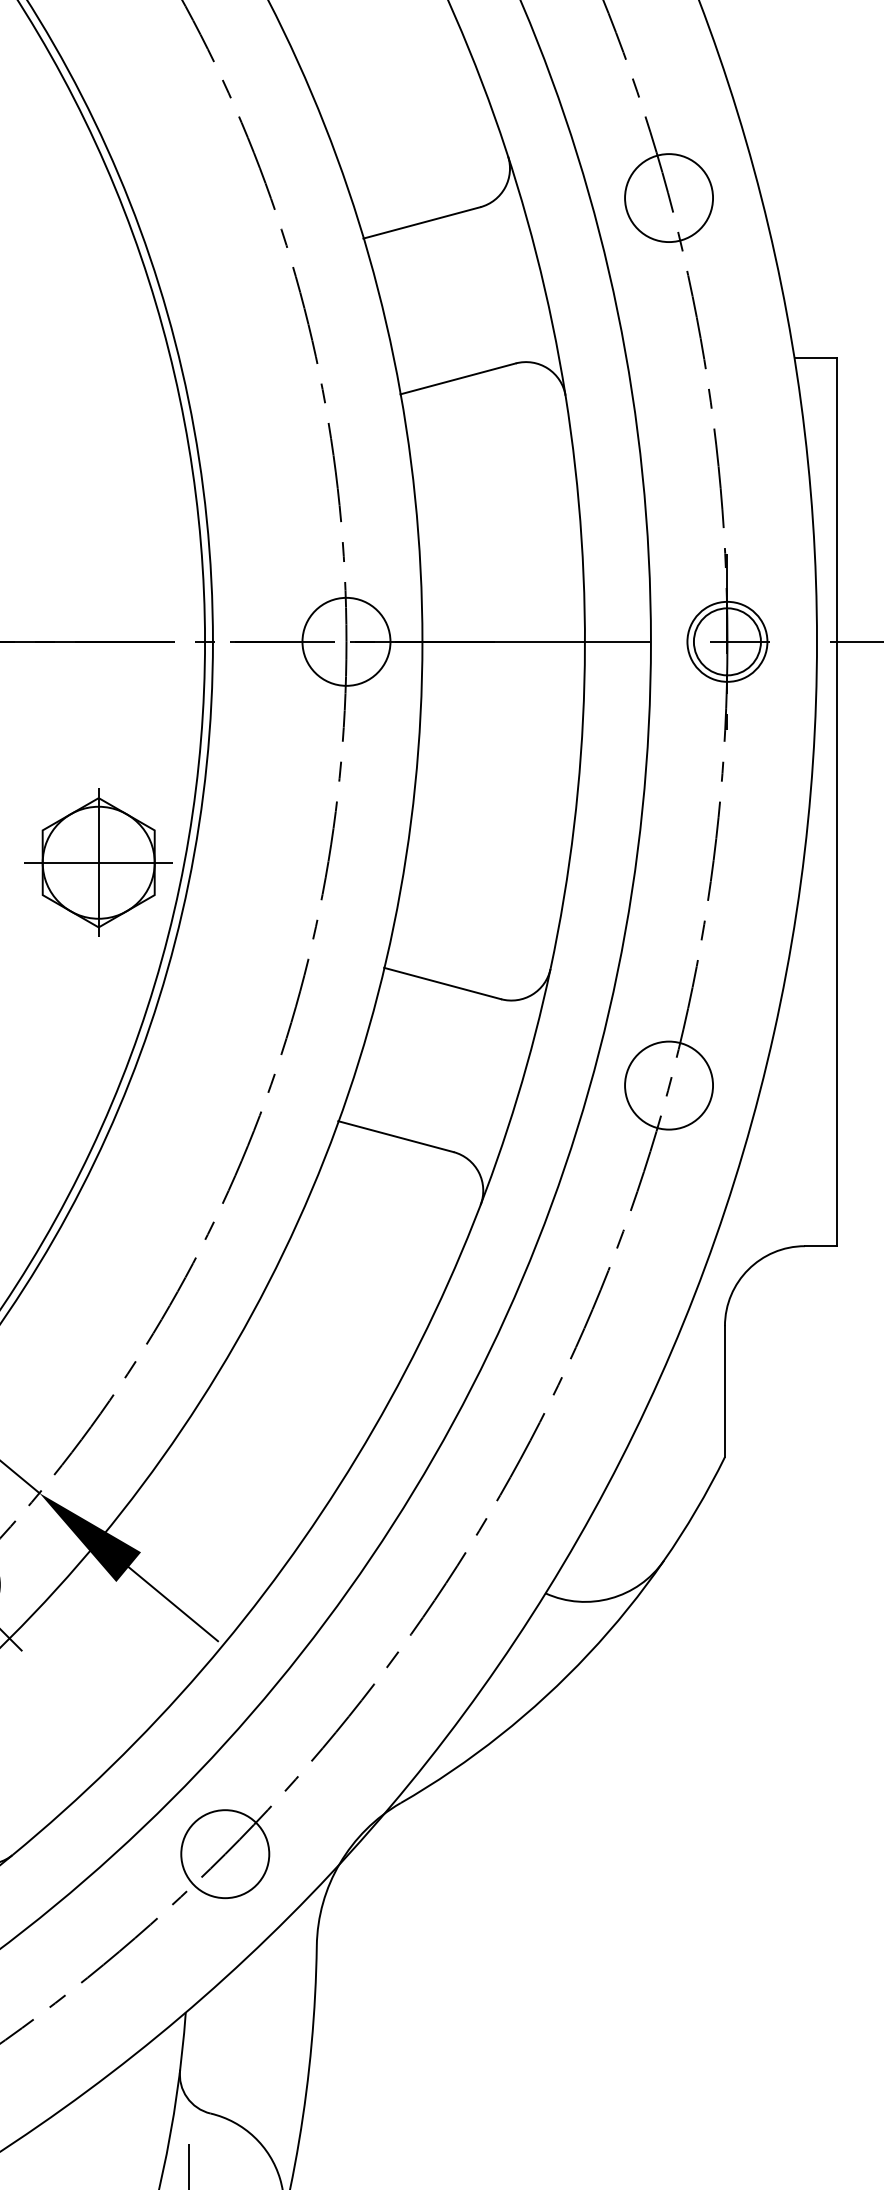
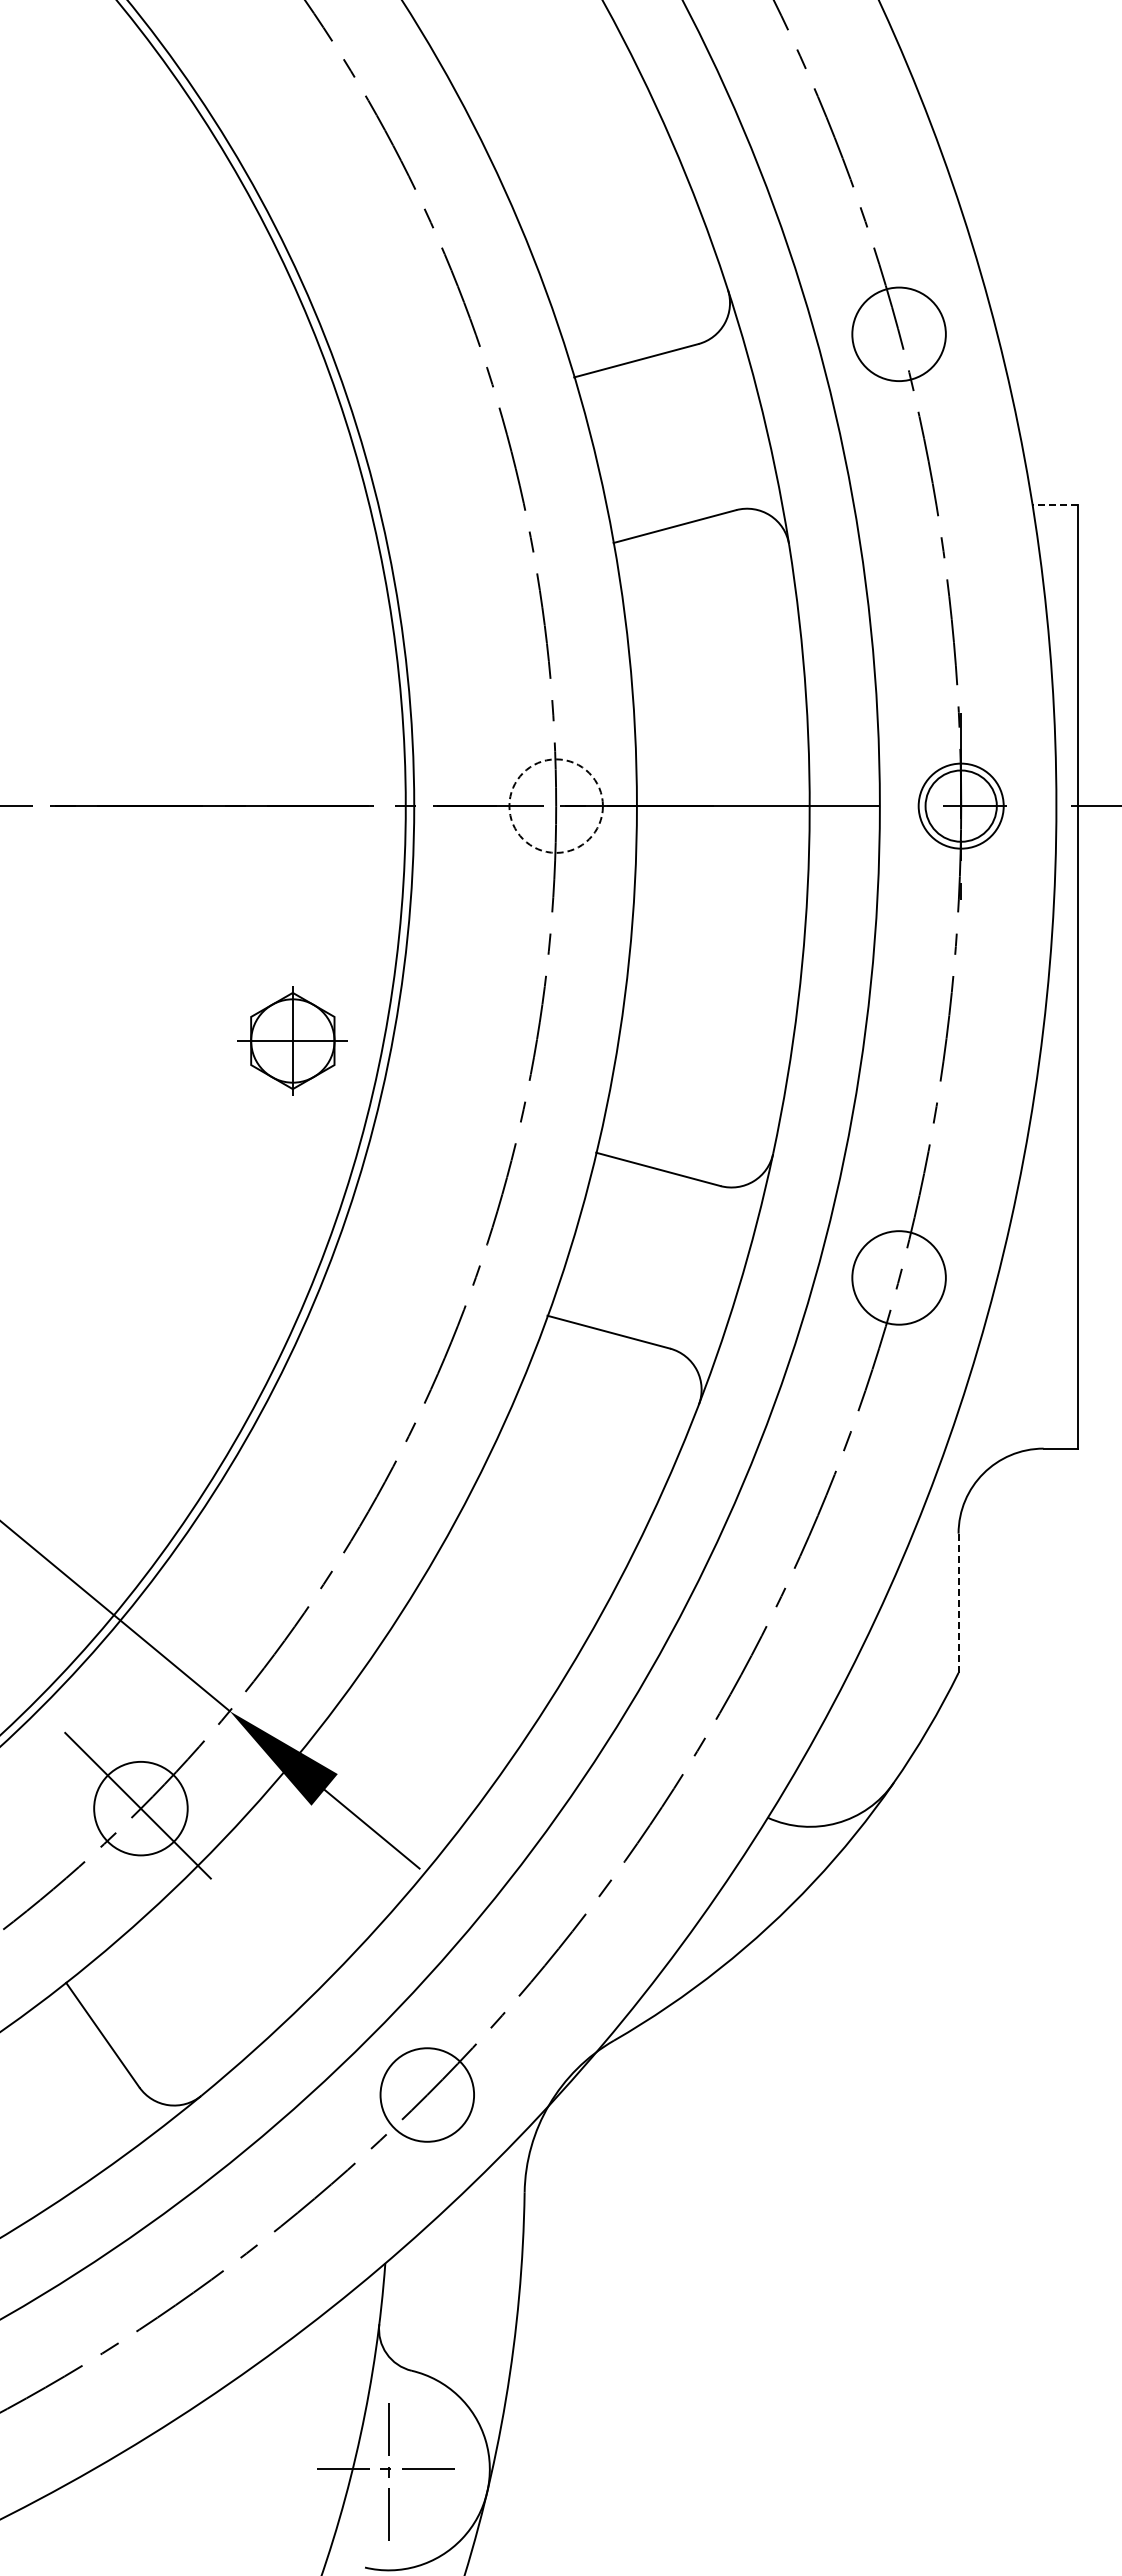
line: (816, 358) -> (1055, 504), solid -> dashed
circle: (345, 641) -> (555, 805), solid -> dashed
part: (98, 862) -> (292, 1040), size x0.7
line: (724, 1391) -> (958, 1603), solid -> dashed

